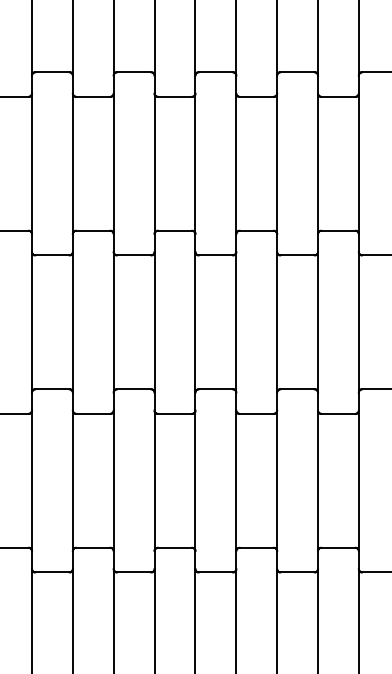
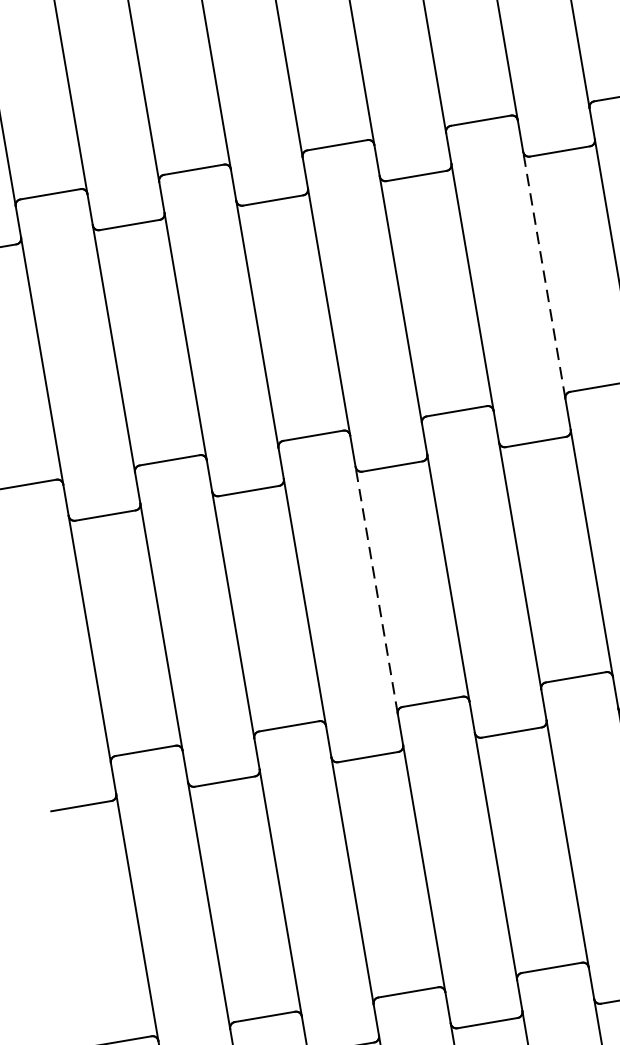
line: (318, 163) -> (545, 274), solid -> dashed
line: (195, 321) -> (376, 588), solid -> dashed

